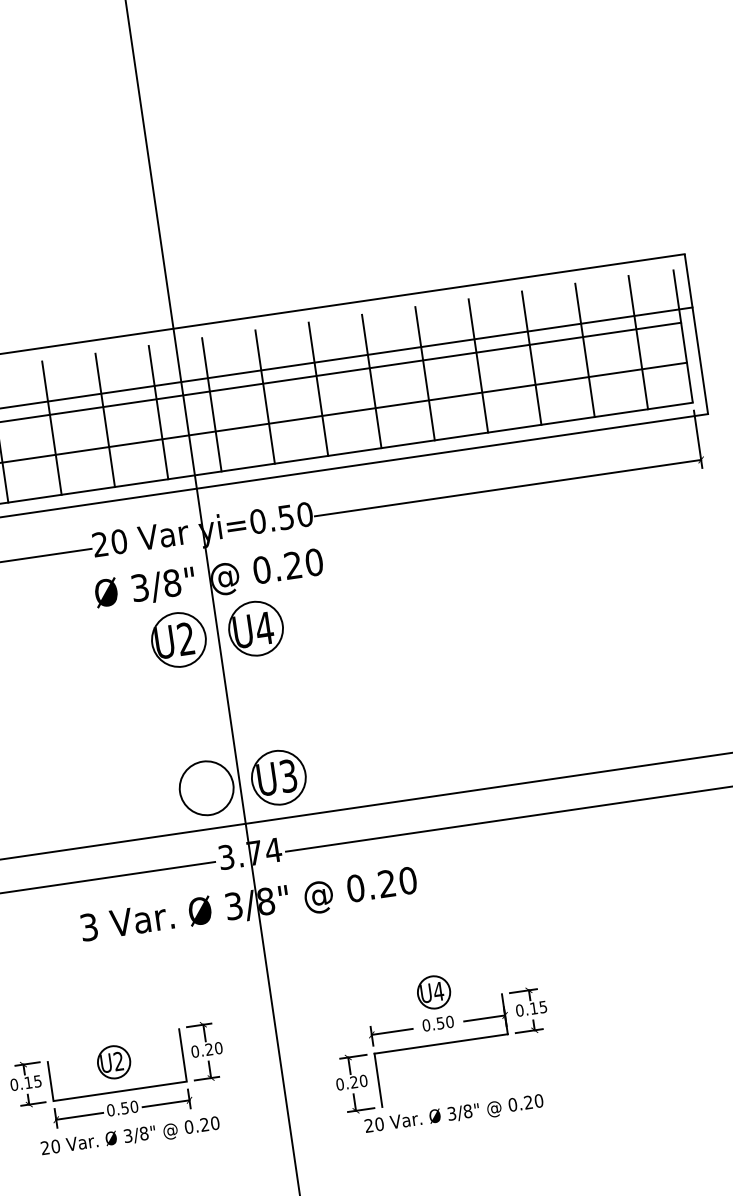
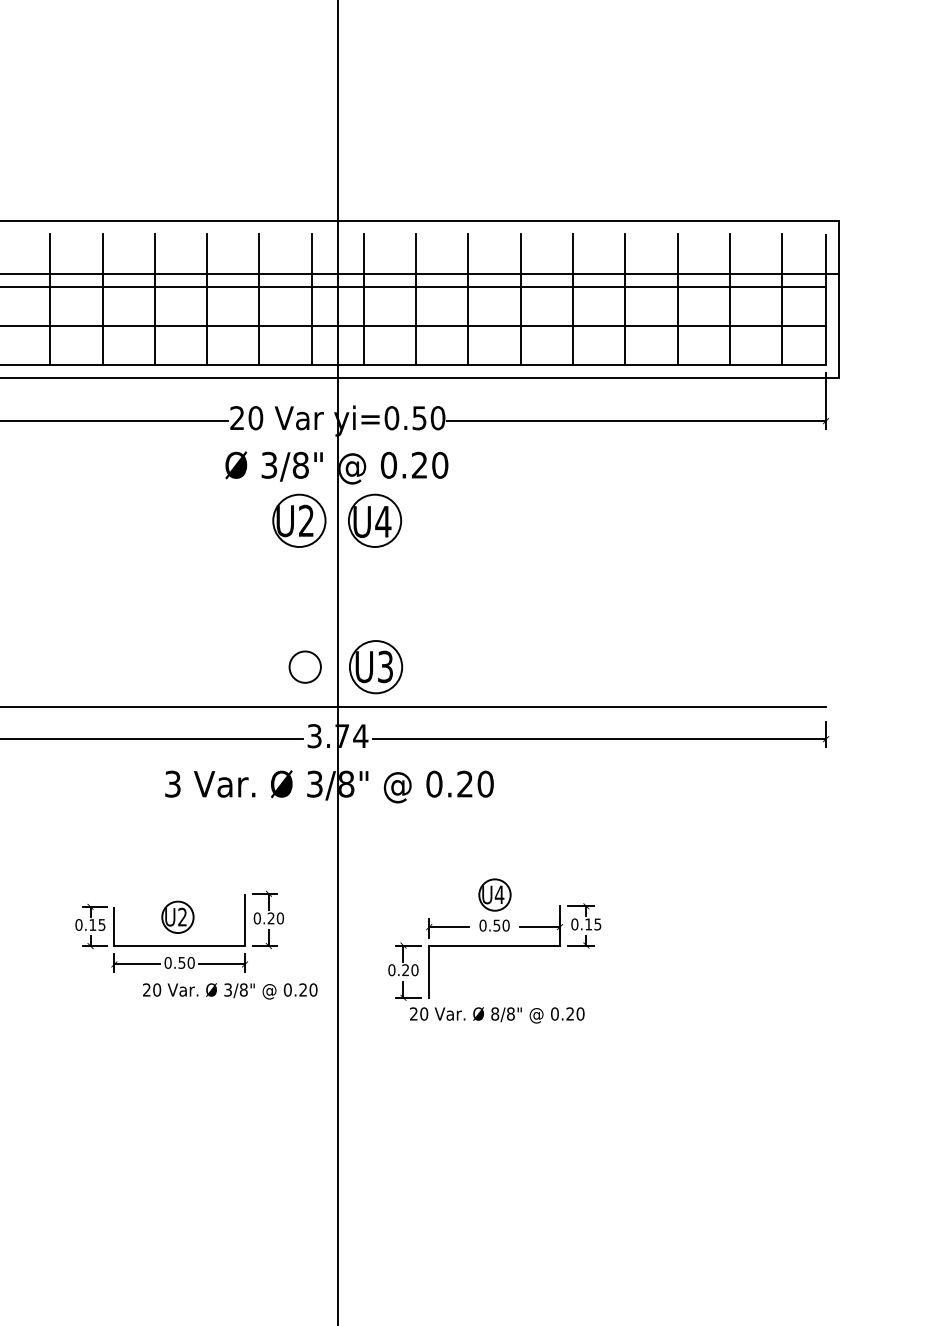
circle: (206, 788) -> (305, 667), size x0.6
text: (452, 1113) -> (495, 1013), 3/8" -> 8/8"
text: (130, 1137) -> (230, 991), moved

